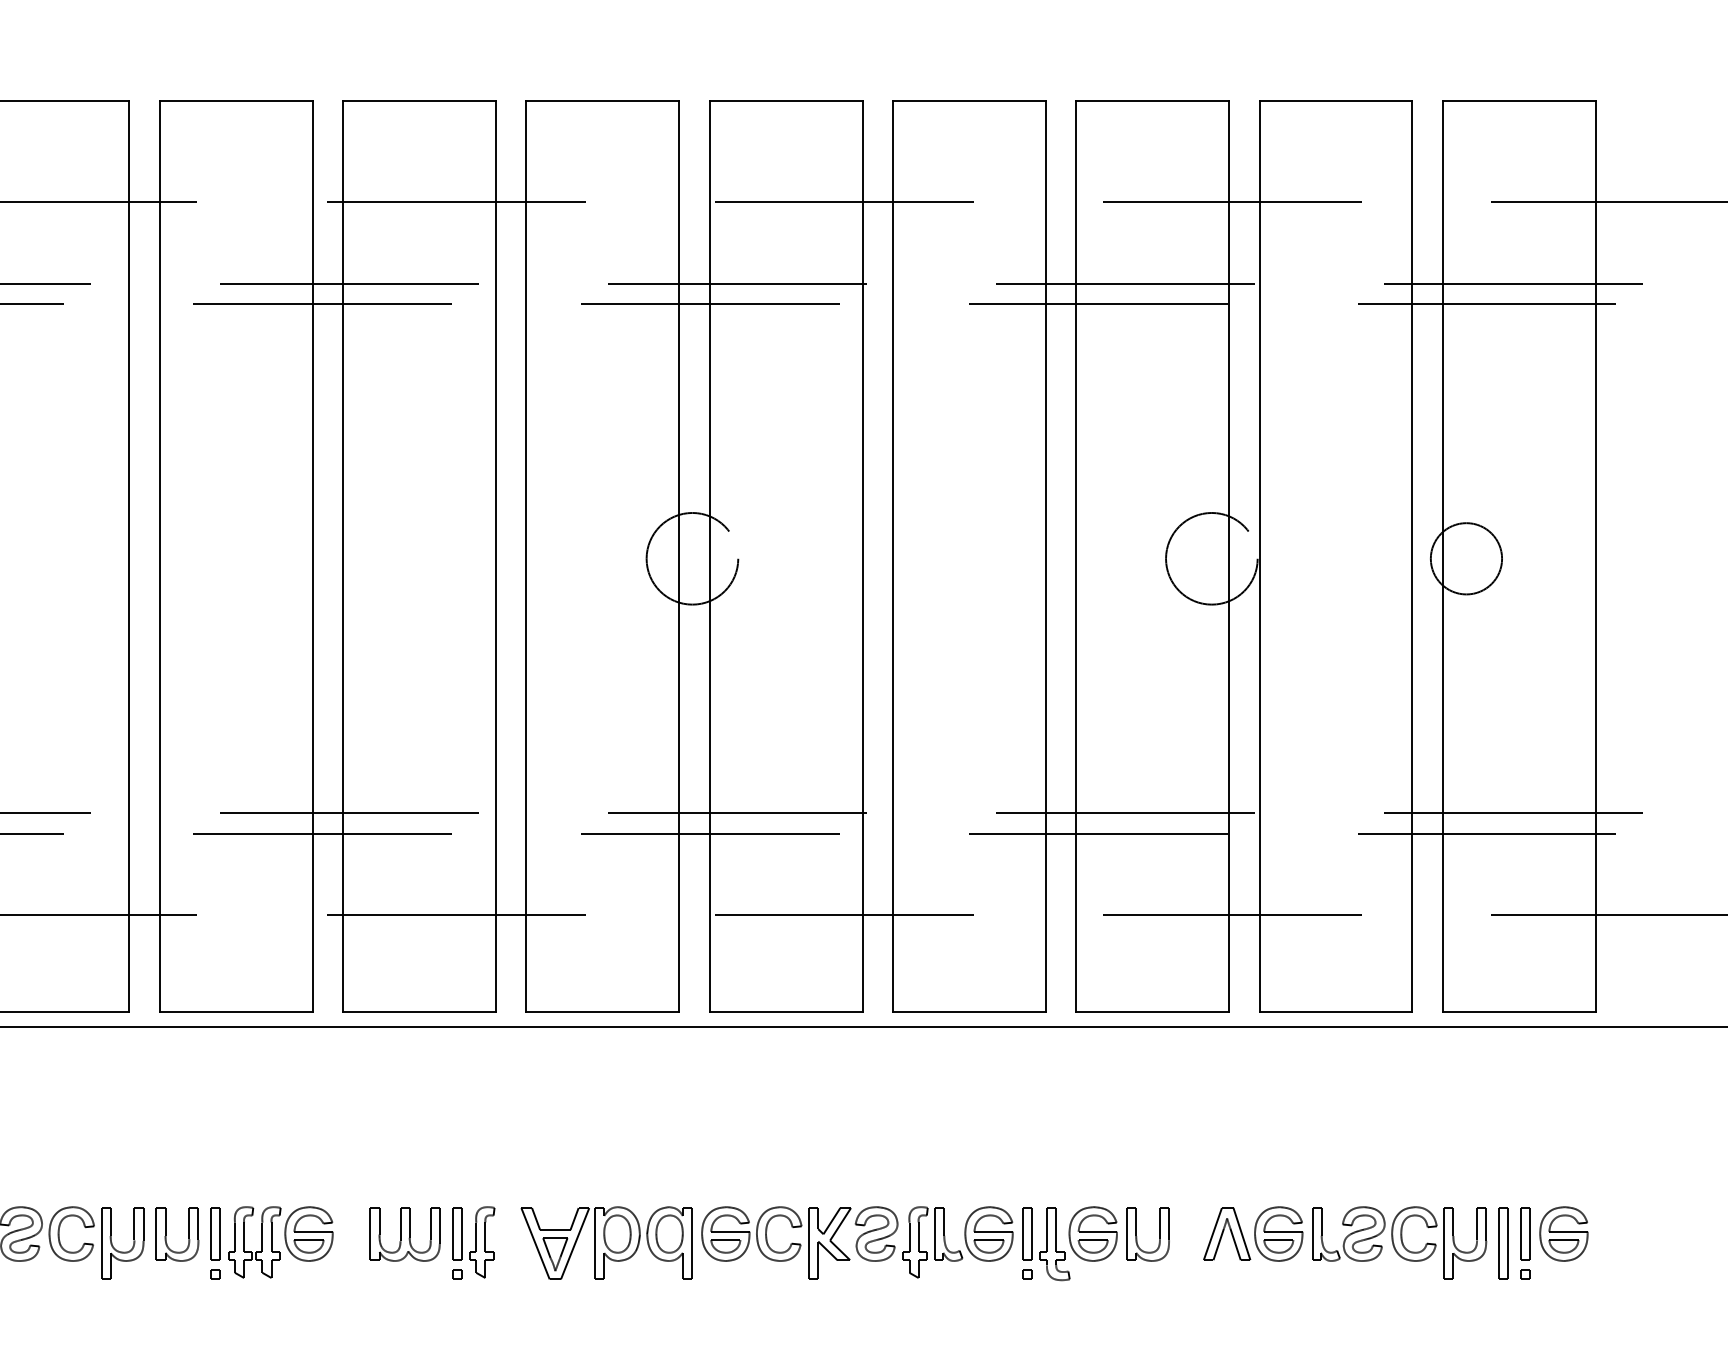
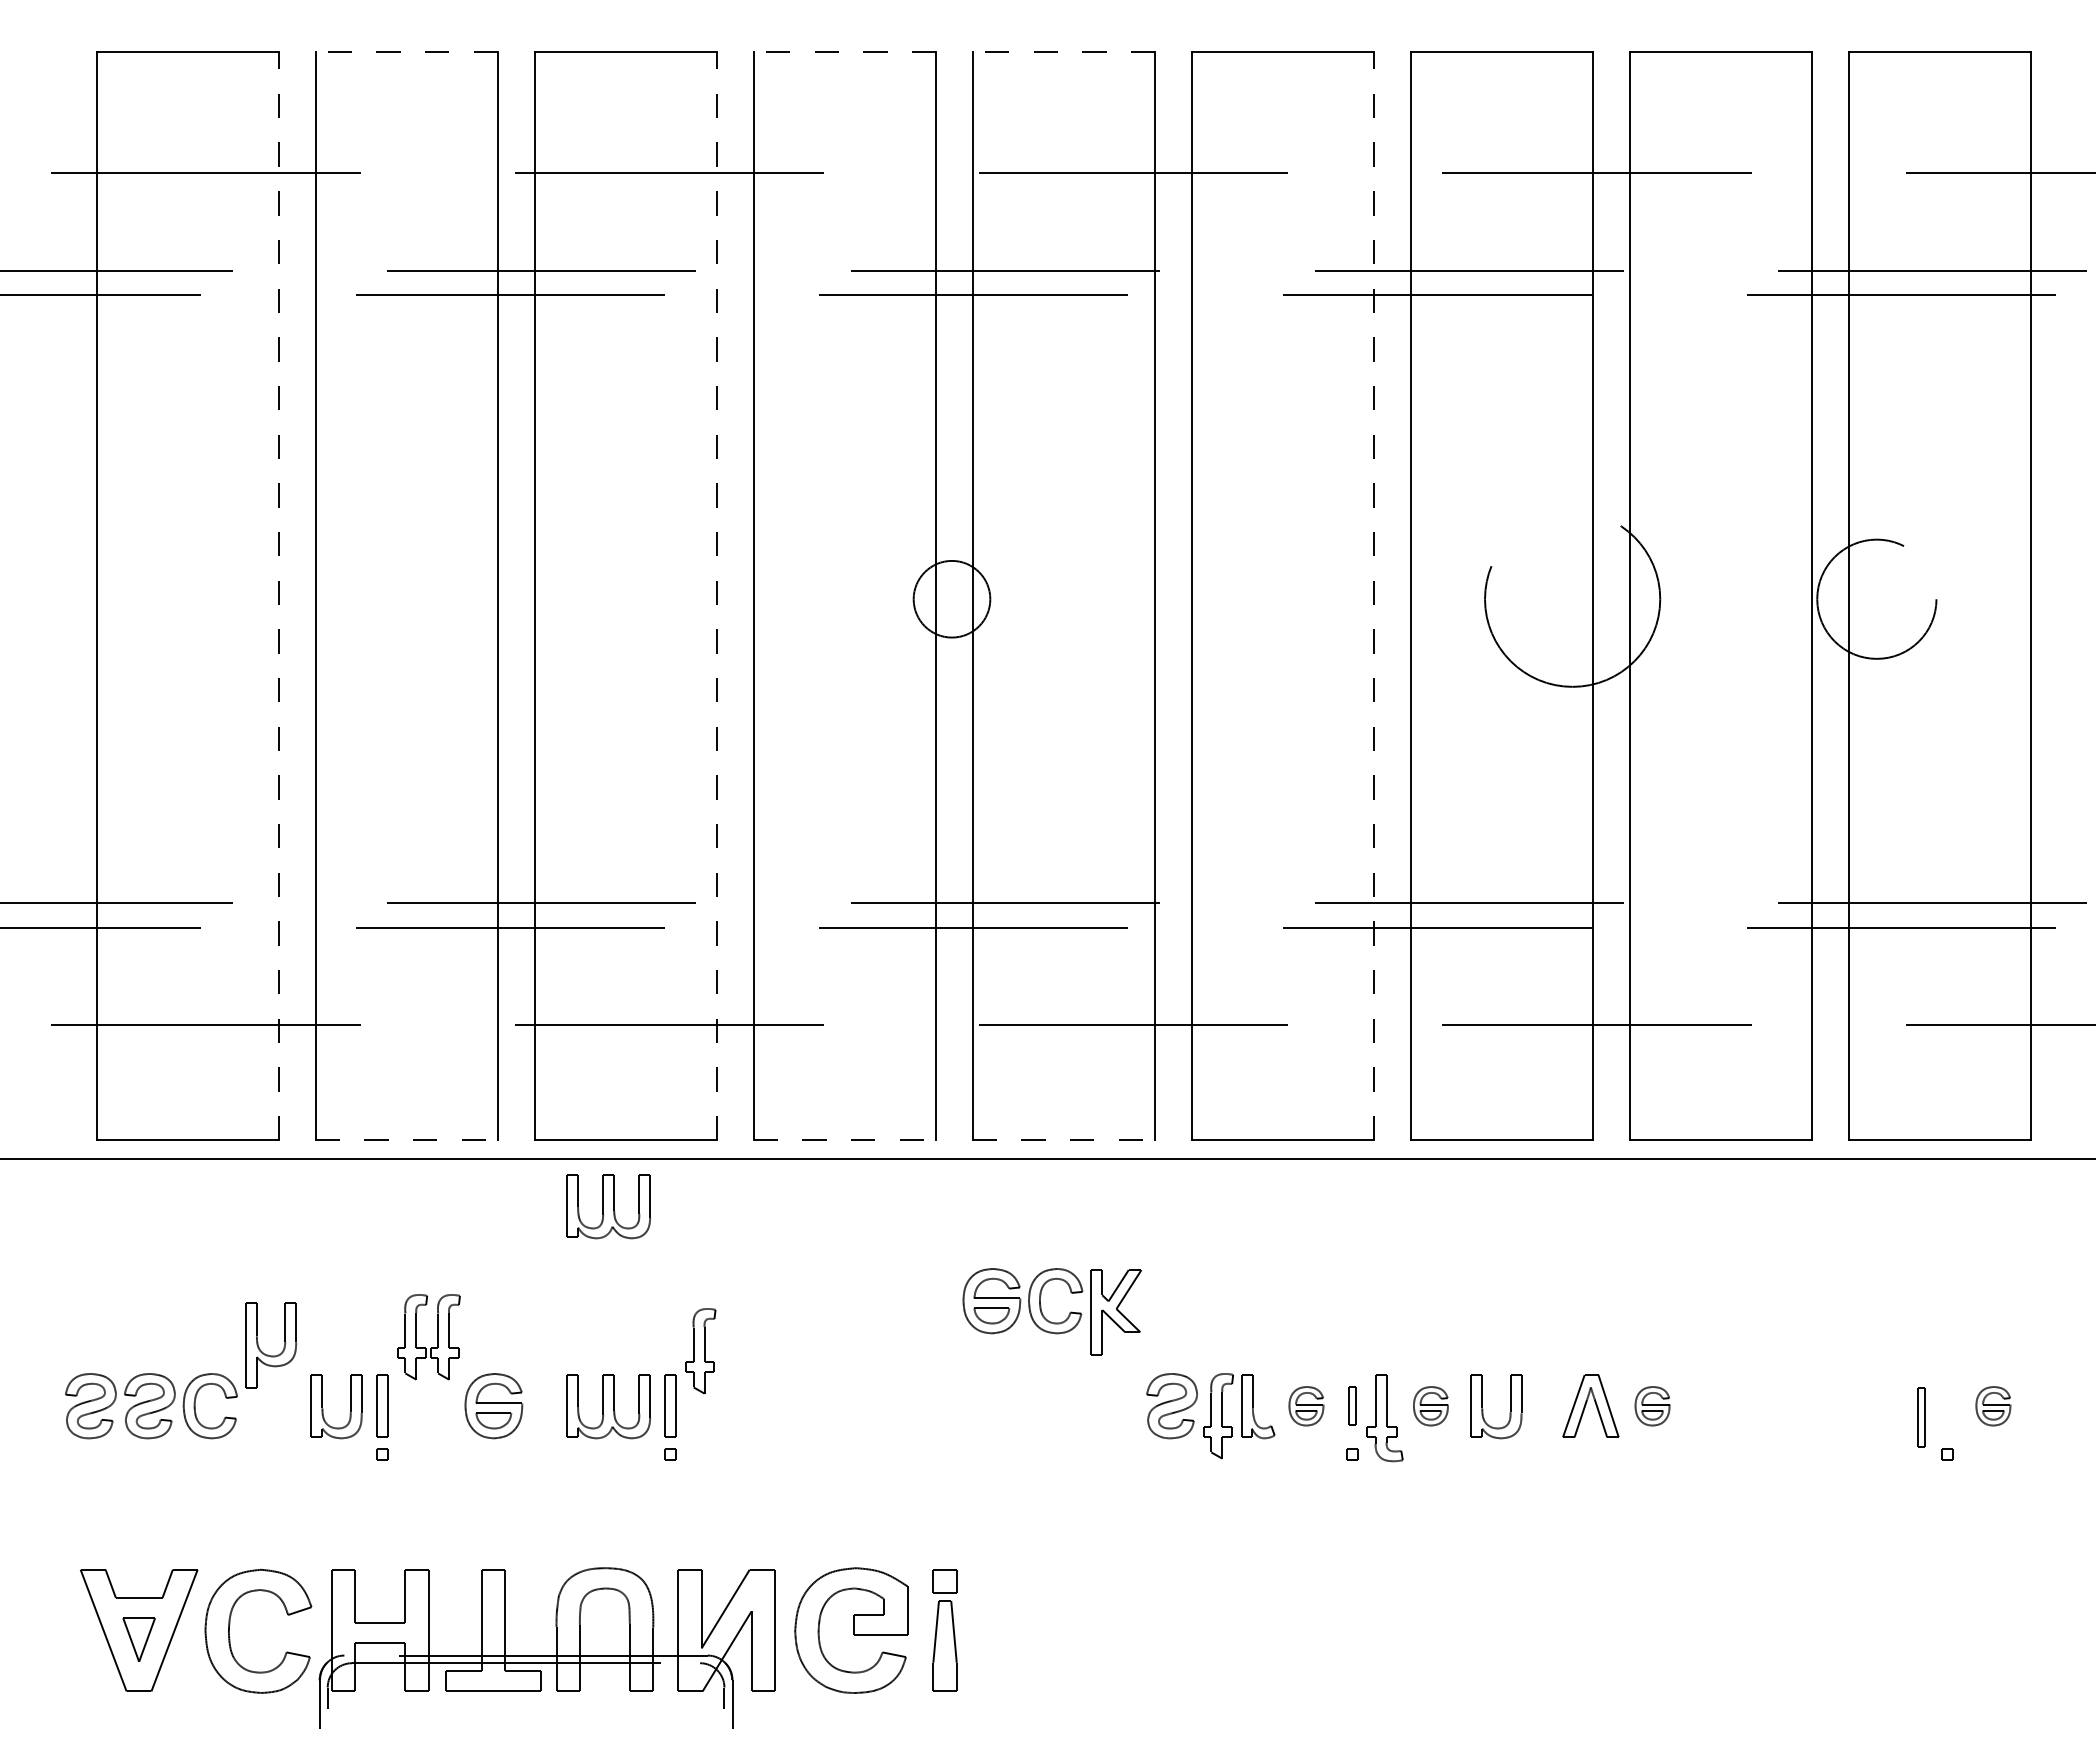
line: (235, 101) -> (406, 52), solid -> dashed
line: (602, 101) -> (844, 52), solid -> dashed
line: (785, 101) -> (1063, 52), solid -> dashed
line: (129, 556) -> (279, 596), solid -> dashed
line: (496, 556) -> (717, 596), solid -> dashed
line: (1046, 556) -> (1374, 596), solid -> dashed
circle: (1466, 558) -> (1876, 598), size x1.4
circle: (692, 559) -> (951, 599), size x0.7
circle: (1211, 559) -> (1572, 599), size x1.6
line: (236, 1011) -> (407, 1140), solid -> dashed
line: (603, 1011) -> (845, 1140), solid -> dashed
line: (786, 1011) -> (1064, 1140), solid -> dashed
part: (404, 1067) -> (608, 1206), added
part: (1027, 1233) -> (1352, 1405), size x0.6
part: (1525, 1233) -> (1947, 1405), removed
part: (989, 1234) -> (1306, 1406), size x0.6
part: (1092, 1234) -> (1430, 1406), size x0.6
part: (1278, 1234) -> (1652, 1406), size x0.6
part: (1564, 1234) -> (1993, 1406), size x0.6
part: (261, 1242) -> (437, 1337), moved
part: (481, 1242) -> (700, 1351), moved
part: (605, 1242) -> (848, 1416), removed
part: (1399, 1242) -> (1796, 1416), removed
part: (1503, 1243) -> (1921, 1417), size x0.7
part: (770, 1247) -> (1045, 1317), moved
part: (120, 1251) -> (268, 1354), moved

